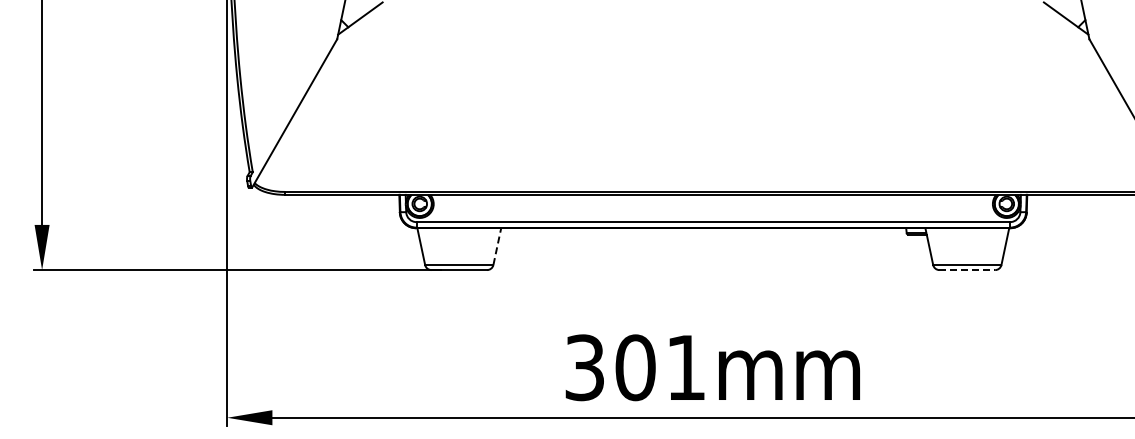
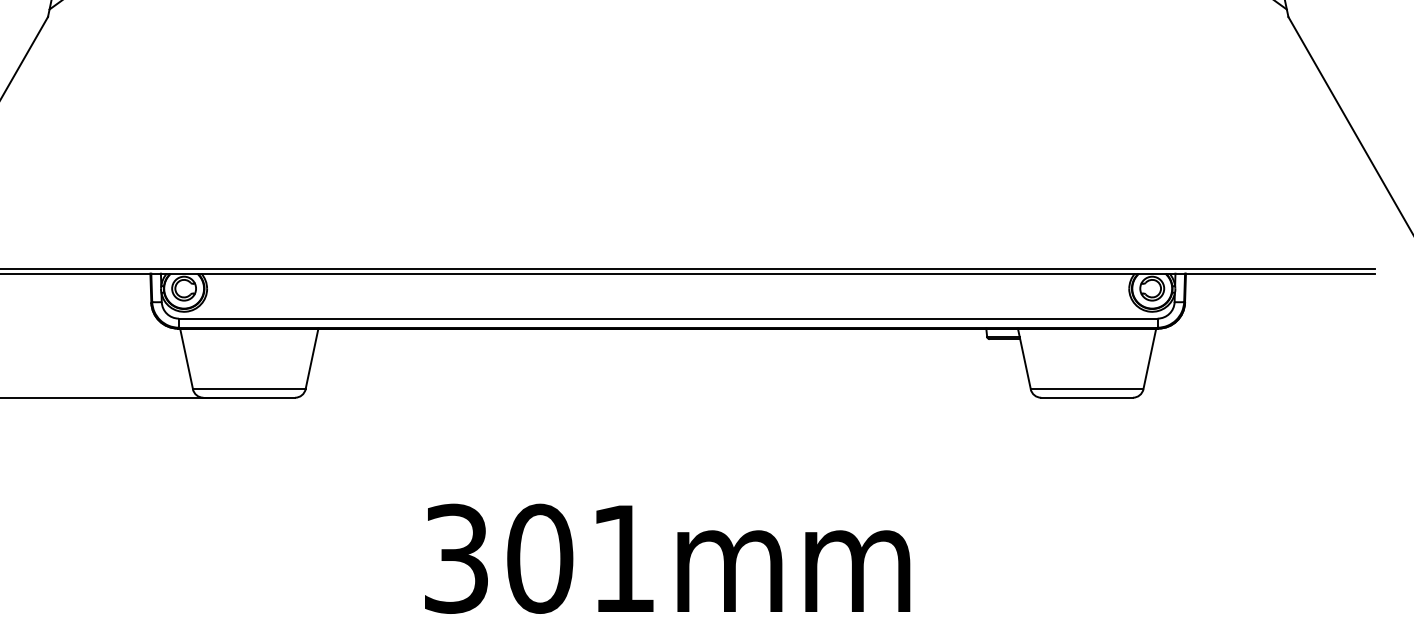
line: (497, 246) -> (312, 358), dashed -> solid
line: (967, 270) -> (1087, 398), dashed -> solid

